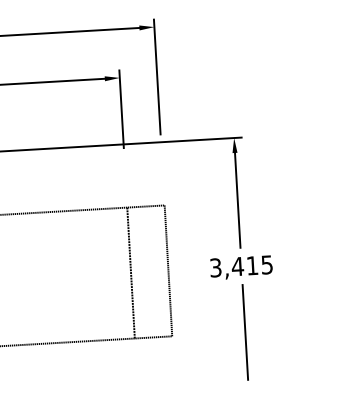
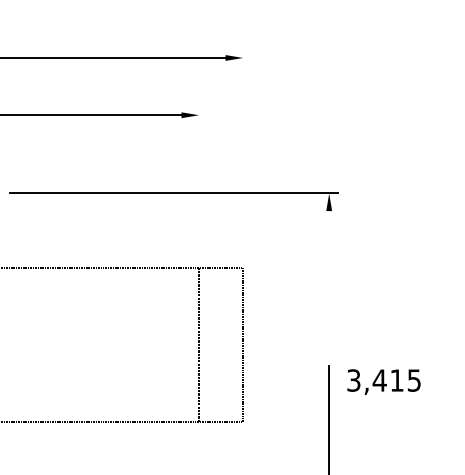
line: (157, 76) -> (243, 116), removed
line: (121, 108) -> (199, 151), removed
line: (237, 200) -> (329, 266), removed
text: (241, 267) -> (383, 381), moved

